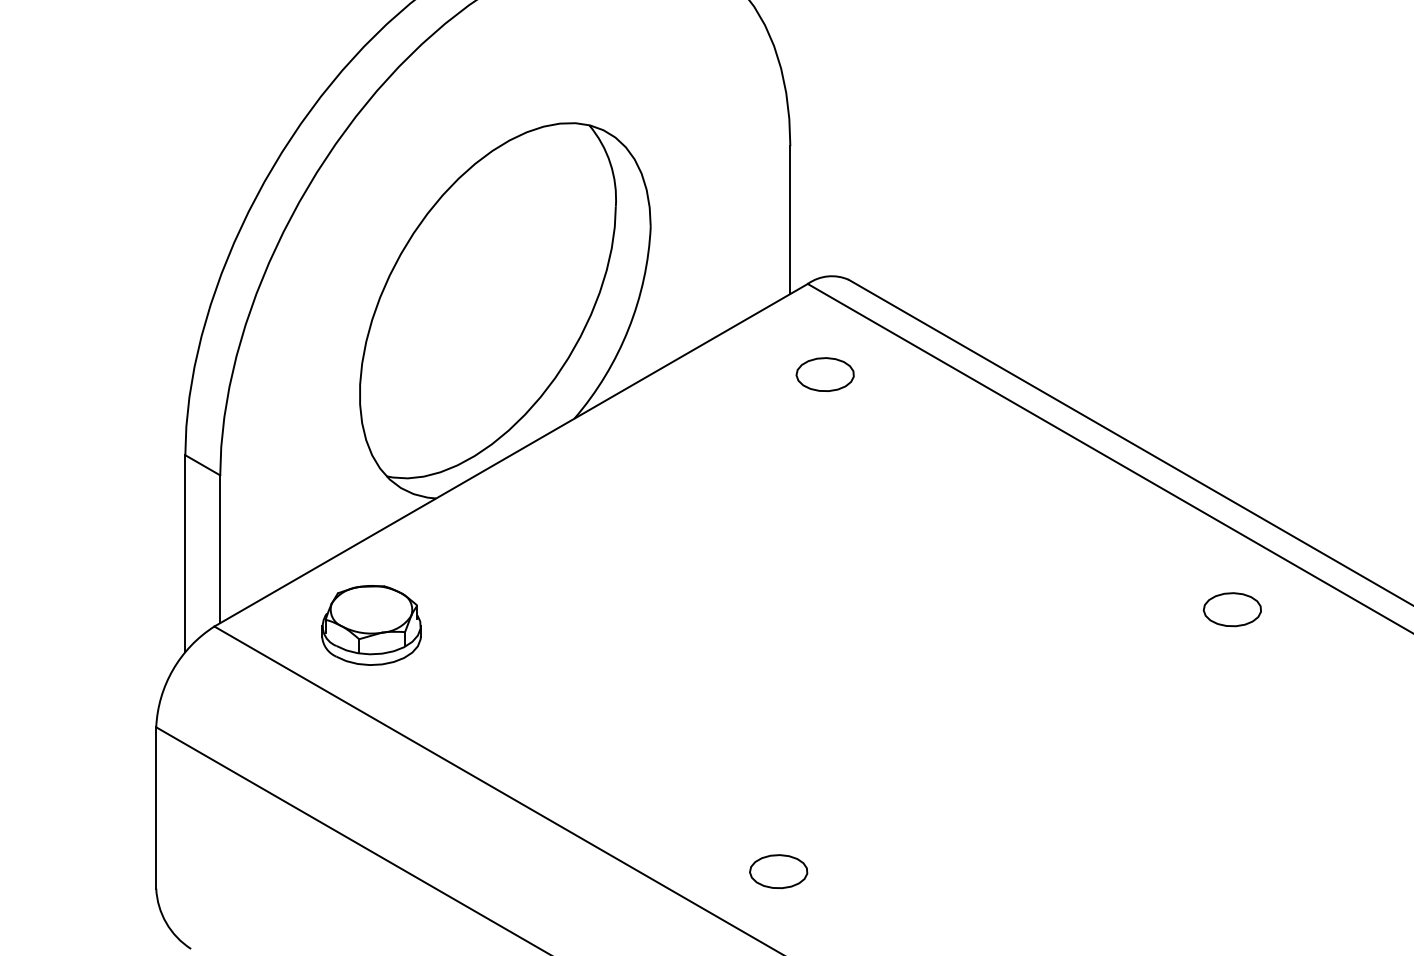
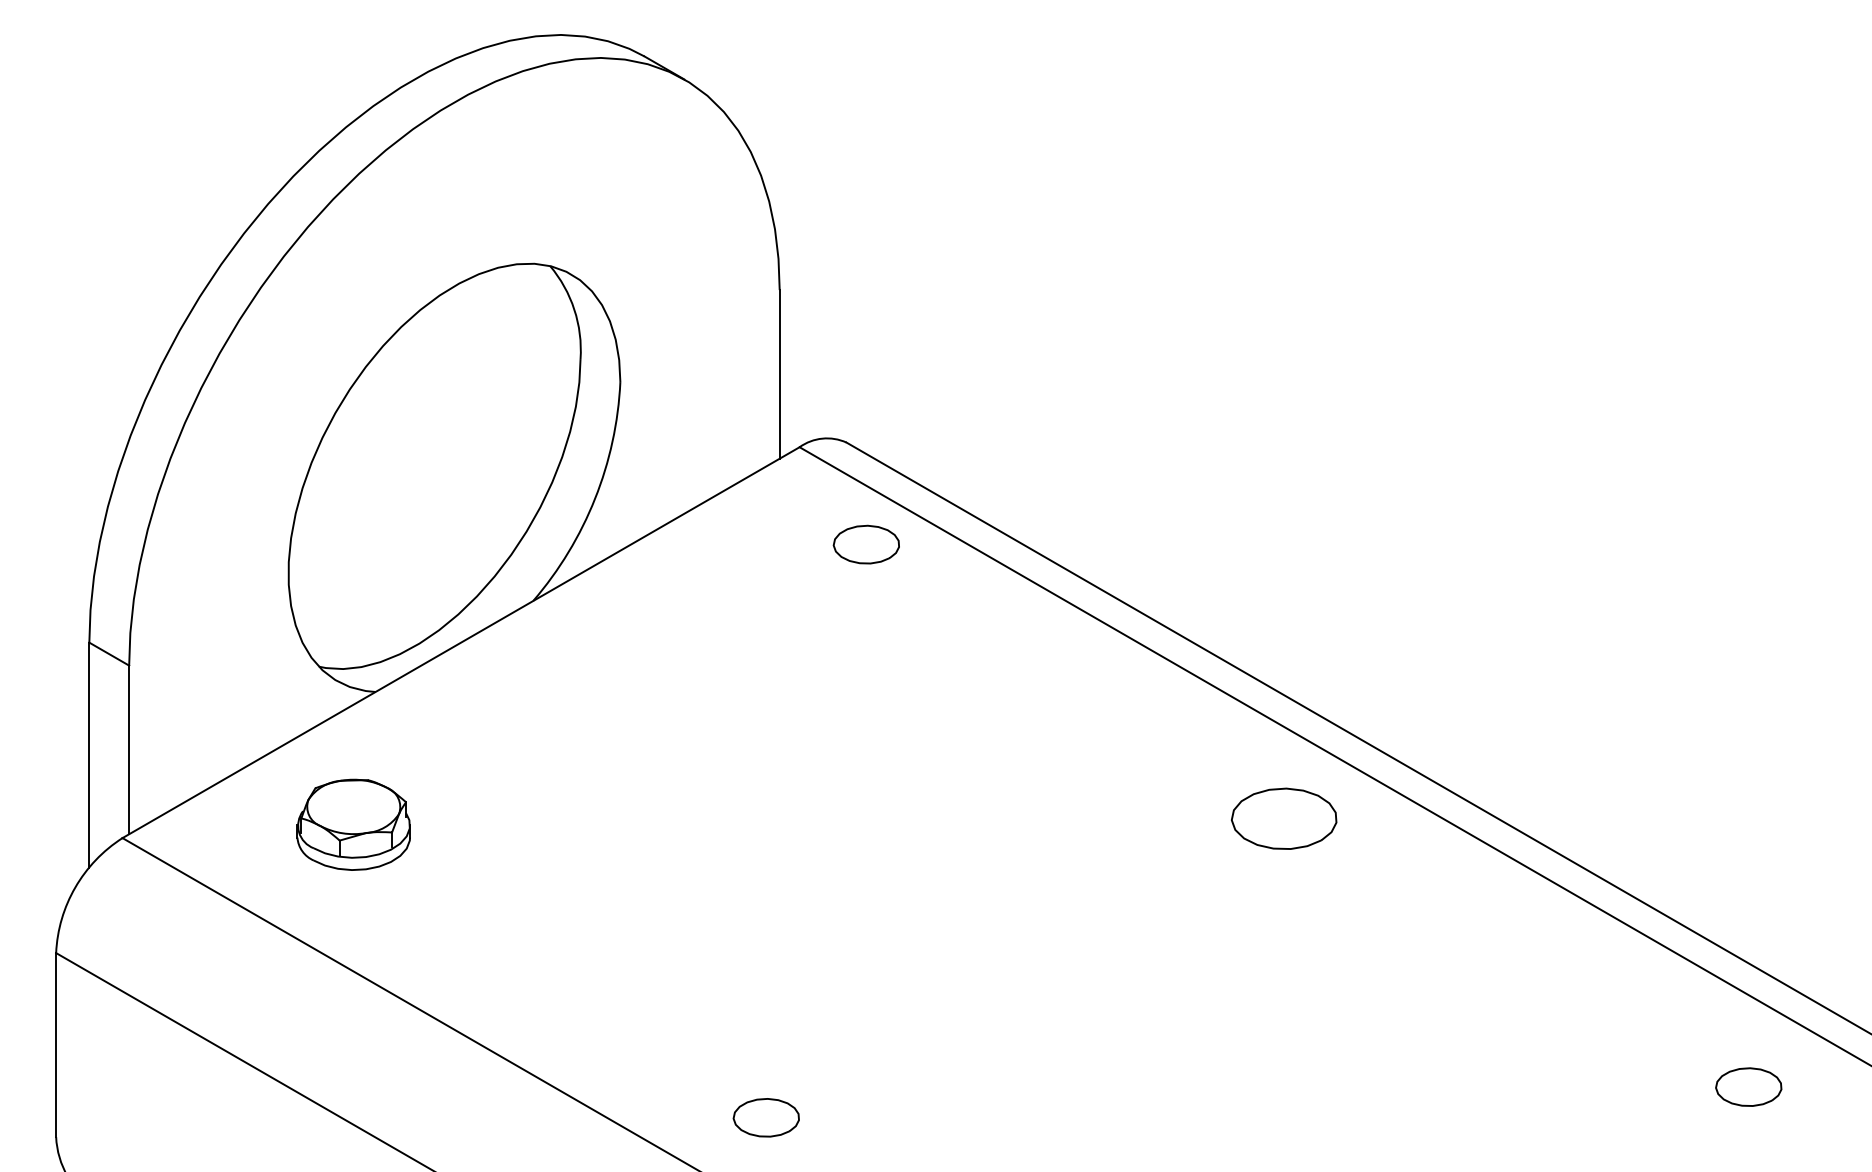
part: (824, 374) -> (865, 544), moved
part: (1231, 609) -> (1283, 818), size x1.6
part: (371, 625) -> (353, 824), moved

